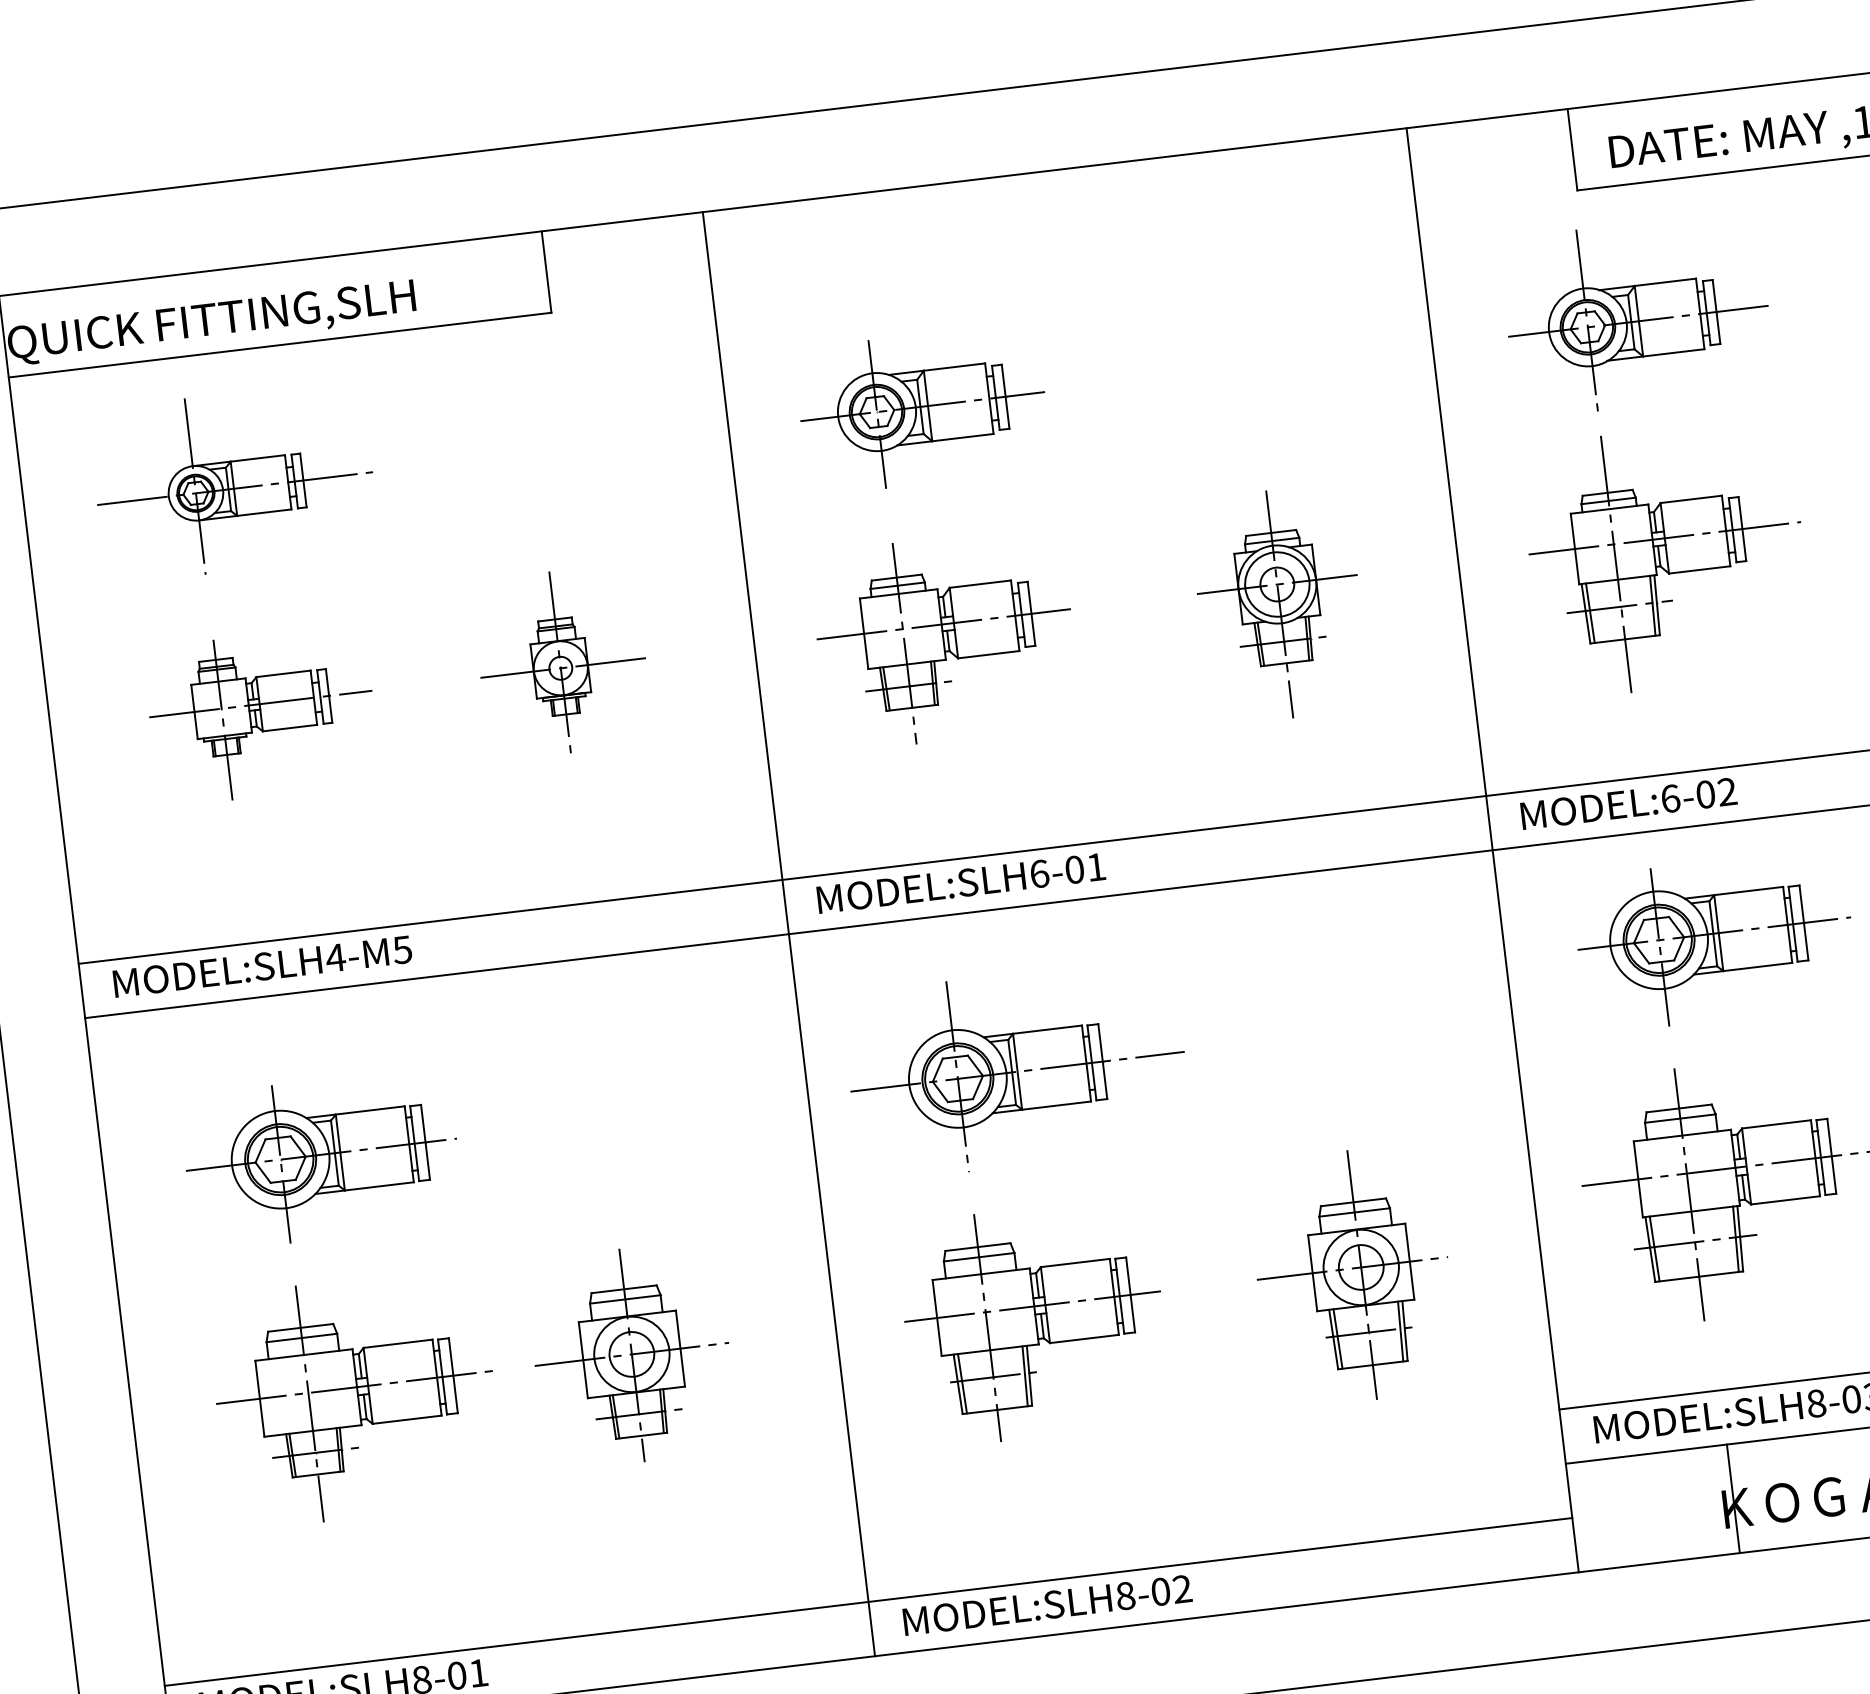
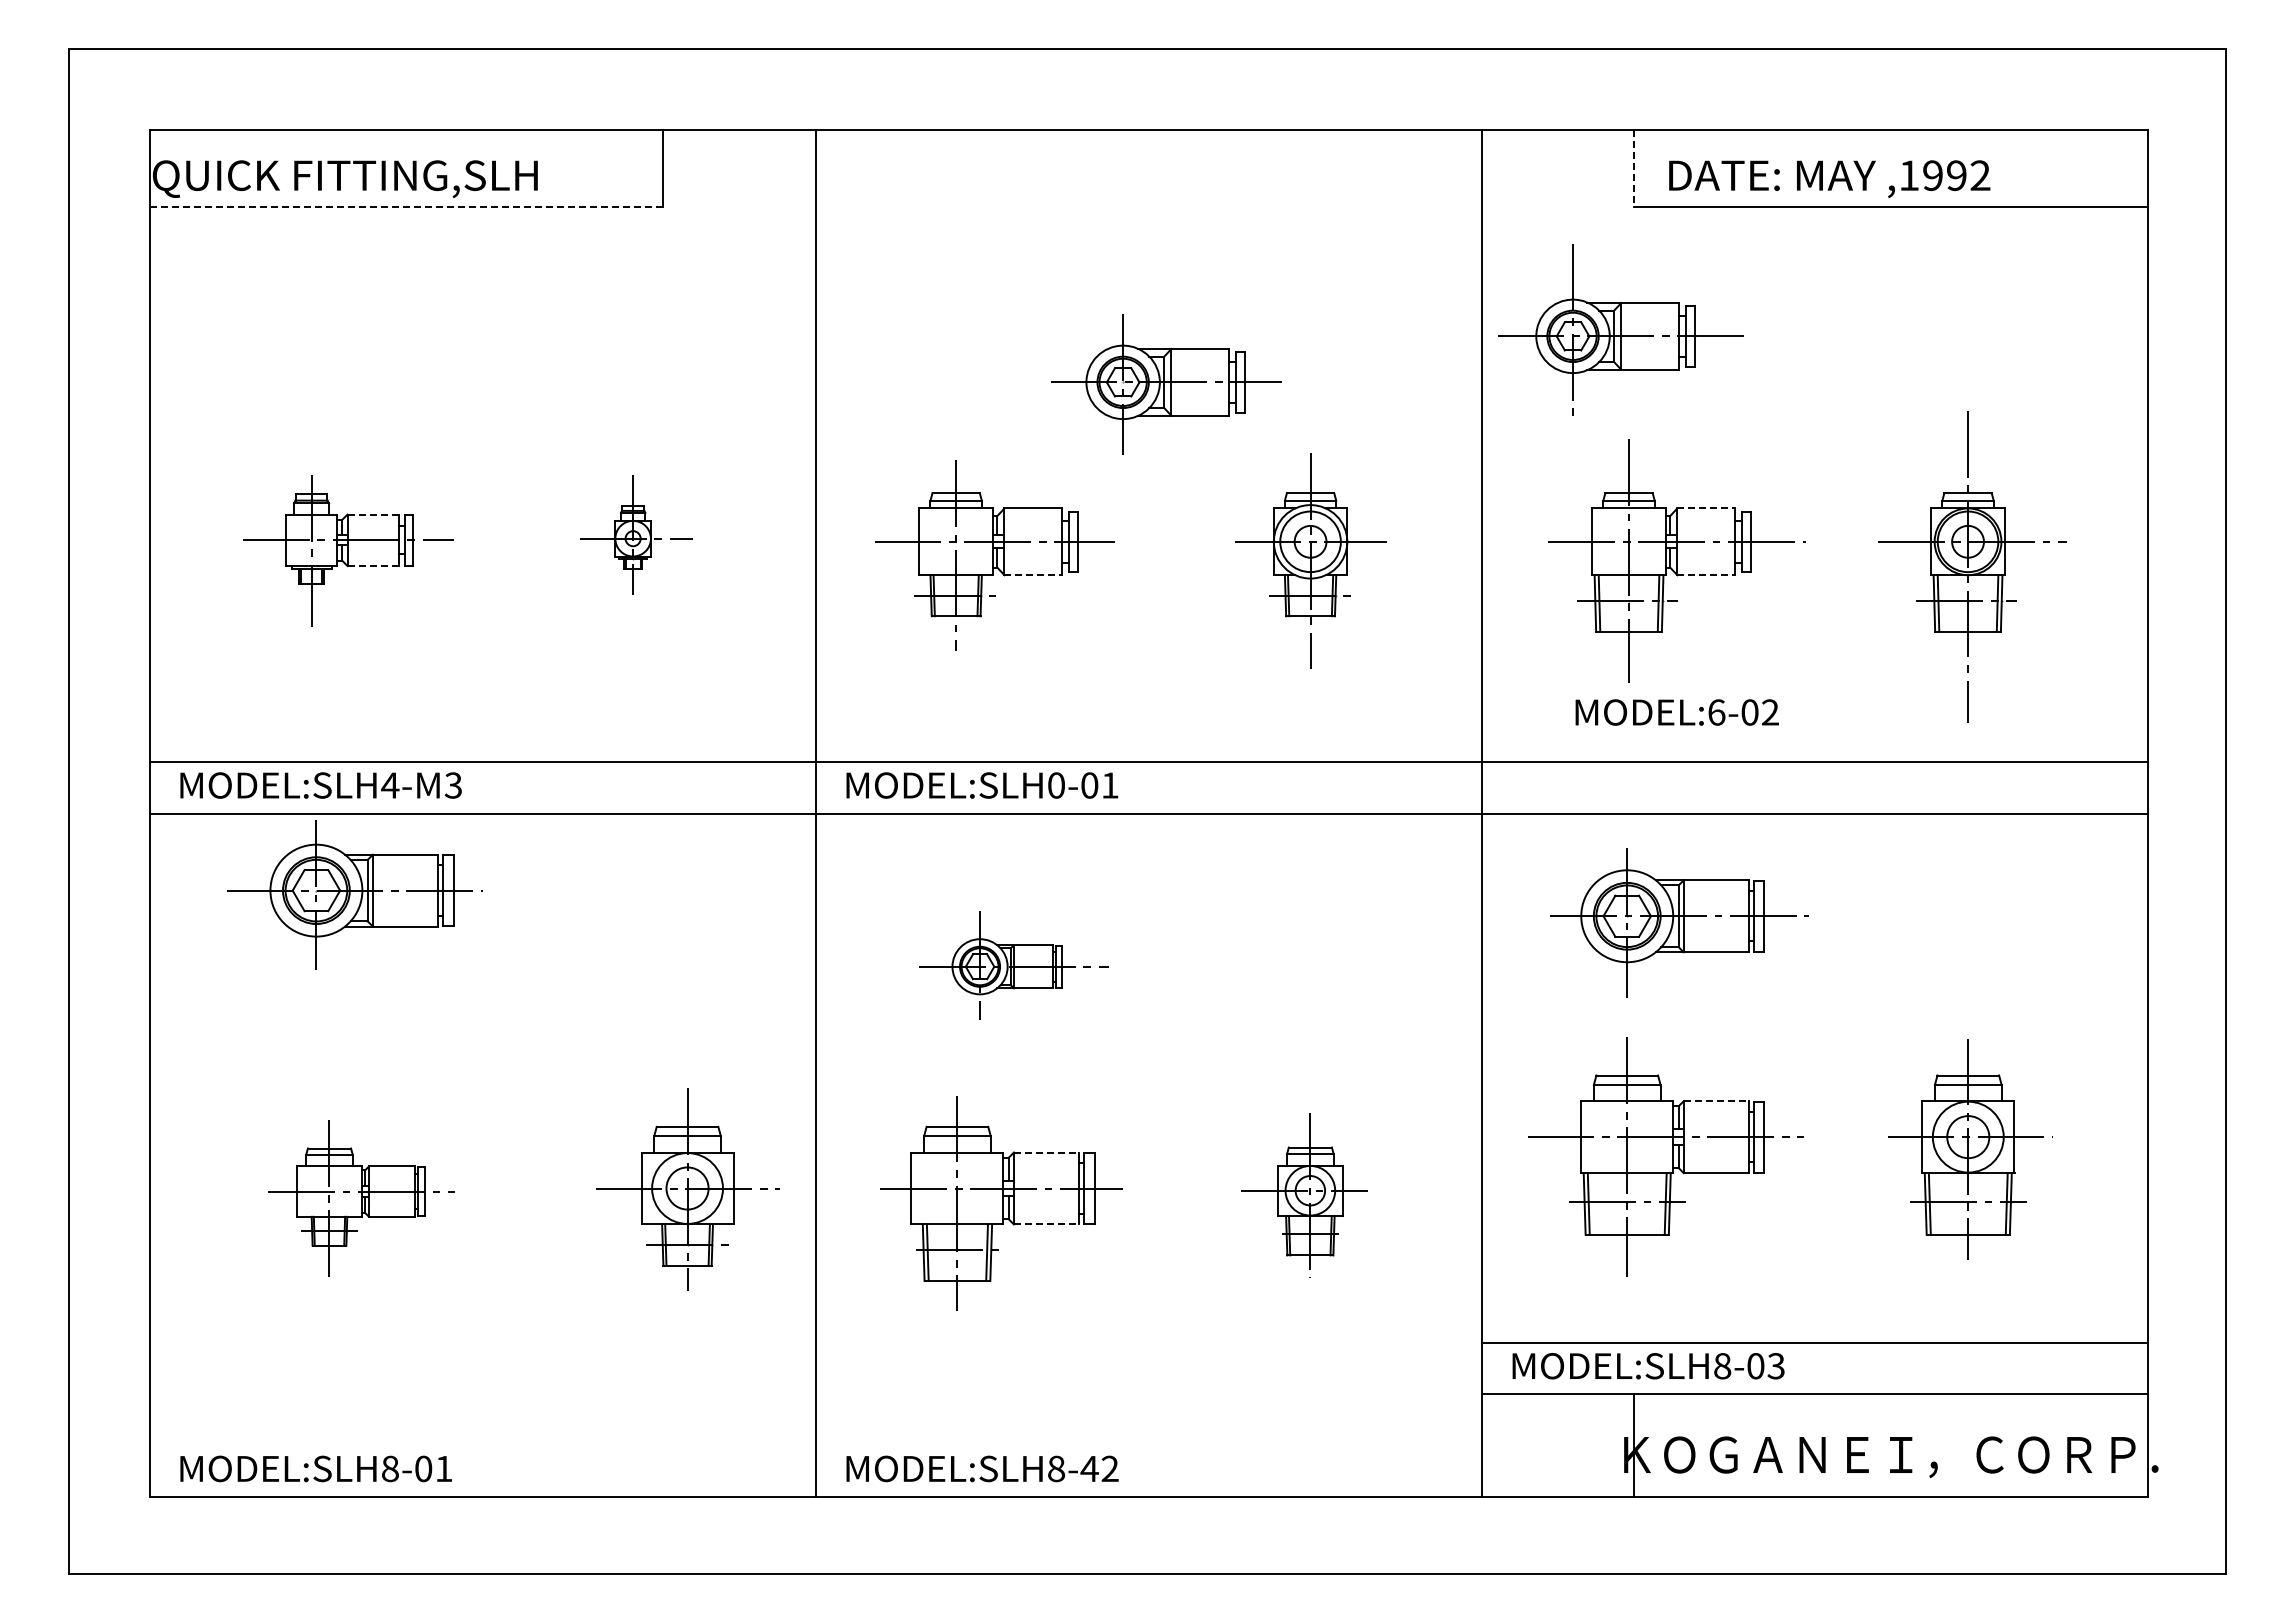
line: (1572, 149) -> (1634, 168), solid -> dashed
part: (1637, 314) -> (1620, 329), moved
line: (280, 345) -> (406, 207), solid -> dashed
part: (923, 408) -> (1166, 384), moved
part: (234, 481) -> (348, 329), removed
line: (1691, 499) -> (1706, 508), solid -> dashed
line: (1699, 570) -> (1706, 575), solid -> dashed
line: (988, 654) -> (1033, 575), solid -> dashed
part: (562, 661) -> (634, 534), size x0.7
line: (283, 673) -> (373, 514), solid -> dashed
line: (290, 727) -> (373, 565), solid -> dashed
text: (1628, 803) -> (1676, 712), moved
text: (1039, 873) -> (1056, 785), MODEL:SLH6-01 -> MODEL:SLH0-01
text: (402, 949) -> (453, 785), MODEL:SLH4-M5 -> MODEL:SLH4-M3
part: (1016, 1069) -> (1013, 965), size x0.6
line: (1776, 1124) -> (1716, 1101), solid -> dashed
part: (321, 1158) -> (354, 894), moved
line: (1075, 1262) -> (1046, 1152), solid -> dashed
part: (1353, 1275) -> (1304, 1195), size x0.7
line: (1084, 1339) -> (1046, 1224), solid -> dashed
part: (631, 1355) -> (687, 1189), moved
part: (355, 1398) -> (359, 1198), size x0.7
text: (1160, 1591) -> (1089, 1468), MODEL:SLH8-02 -> MODEL:SLH8-42
line: (868, 1601) -> (815, 1445), removed

